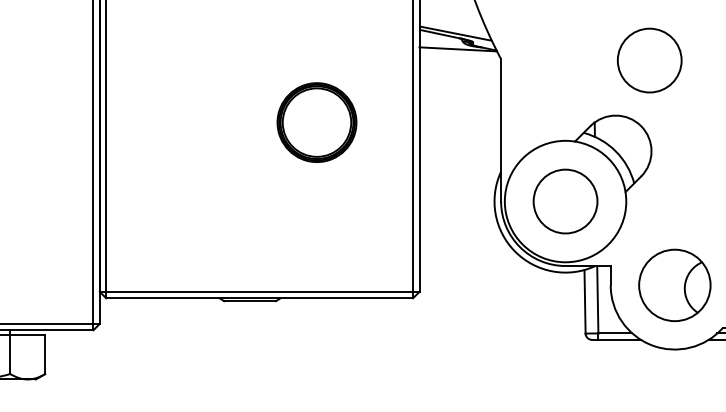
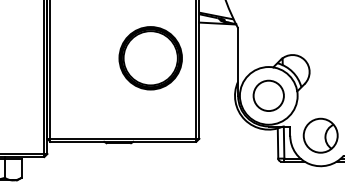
circle: (649, 59) -> (308, 28), removed
part: (316, 122) -> (150, 58), size x1.67

